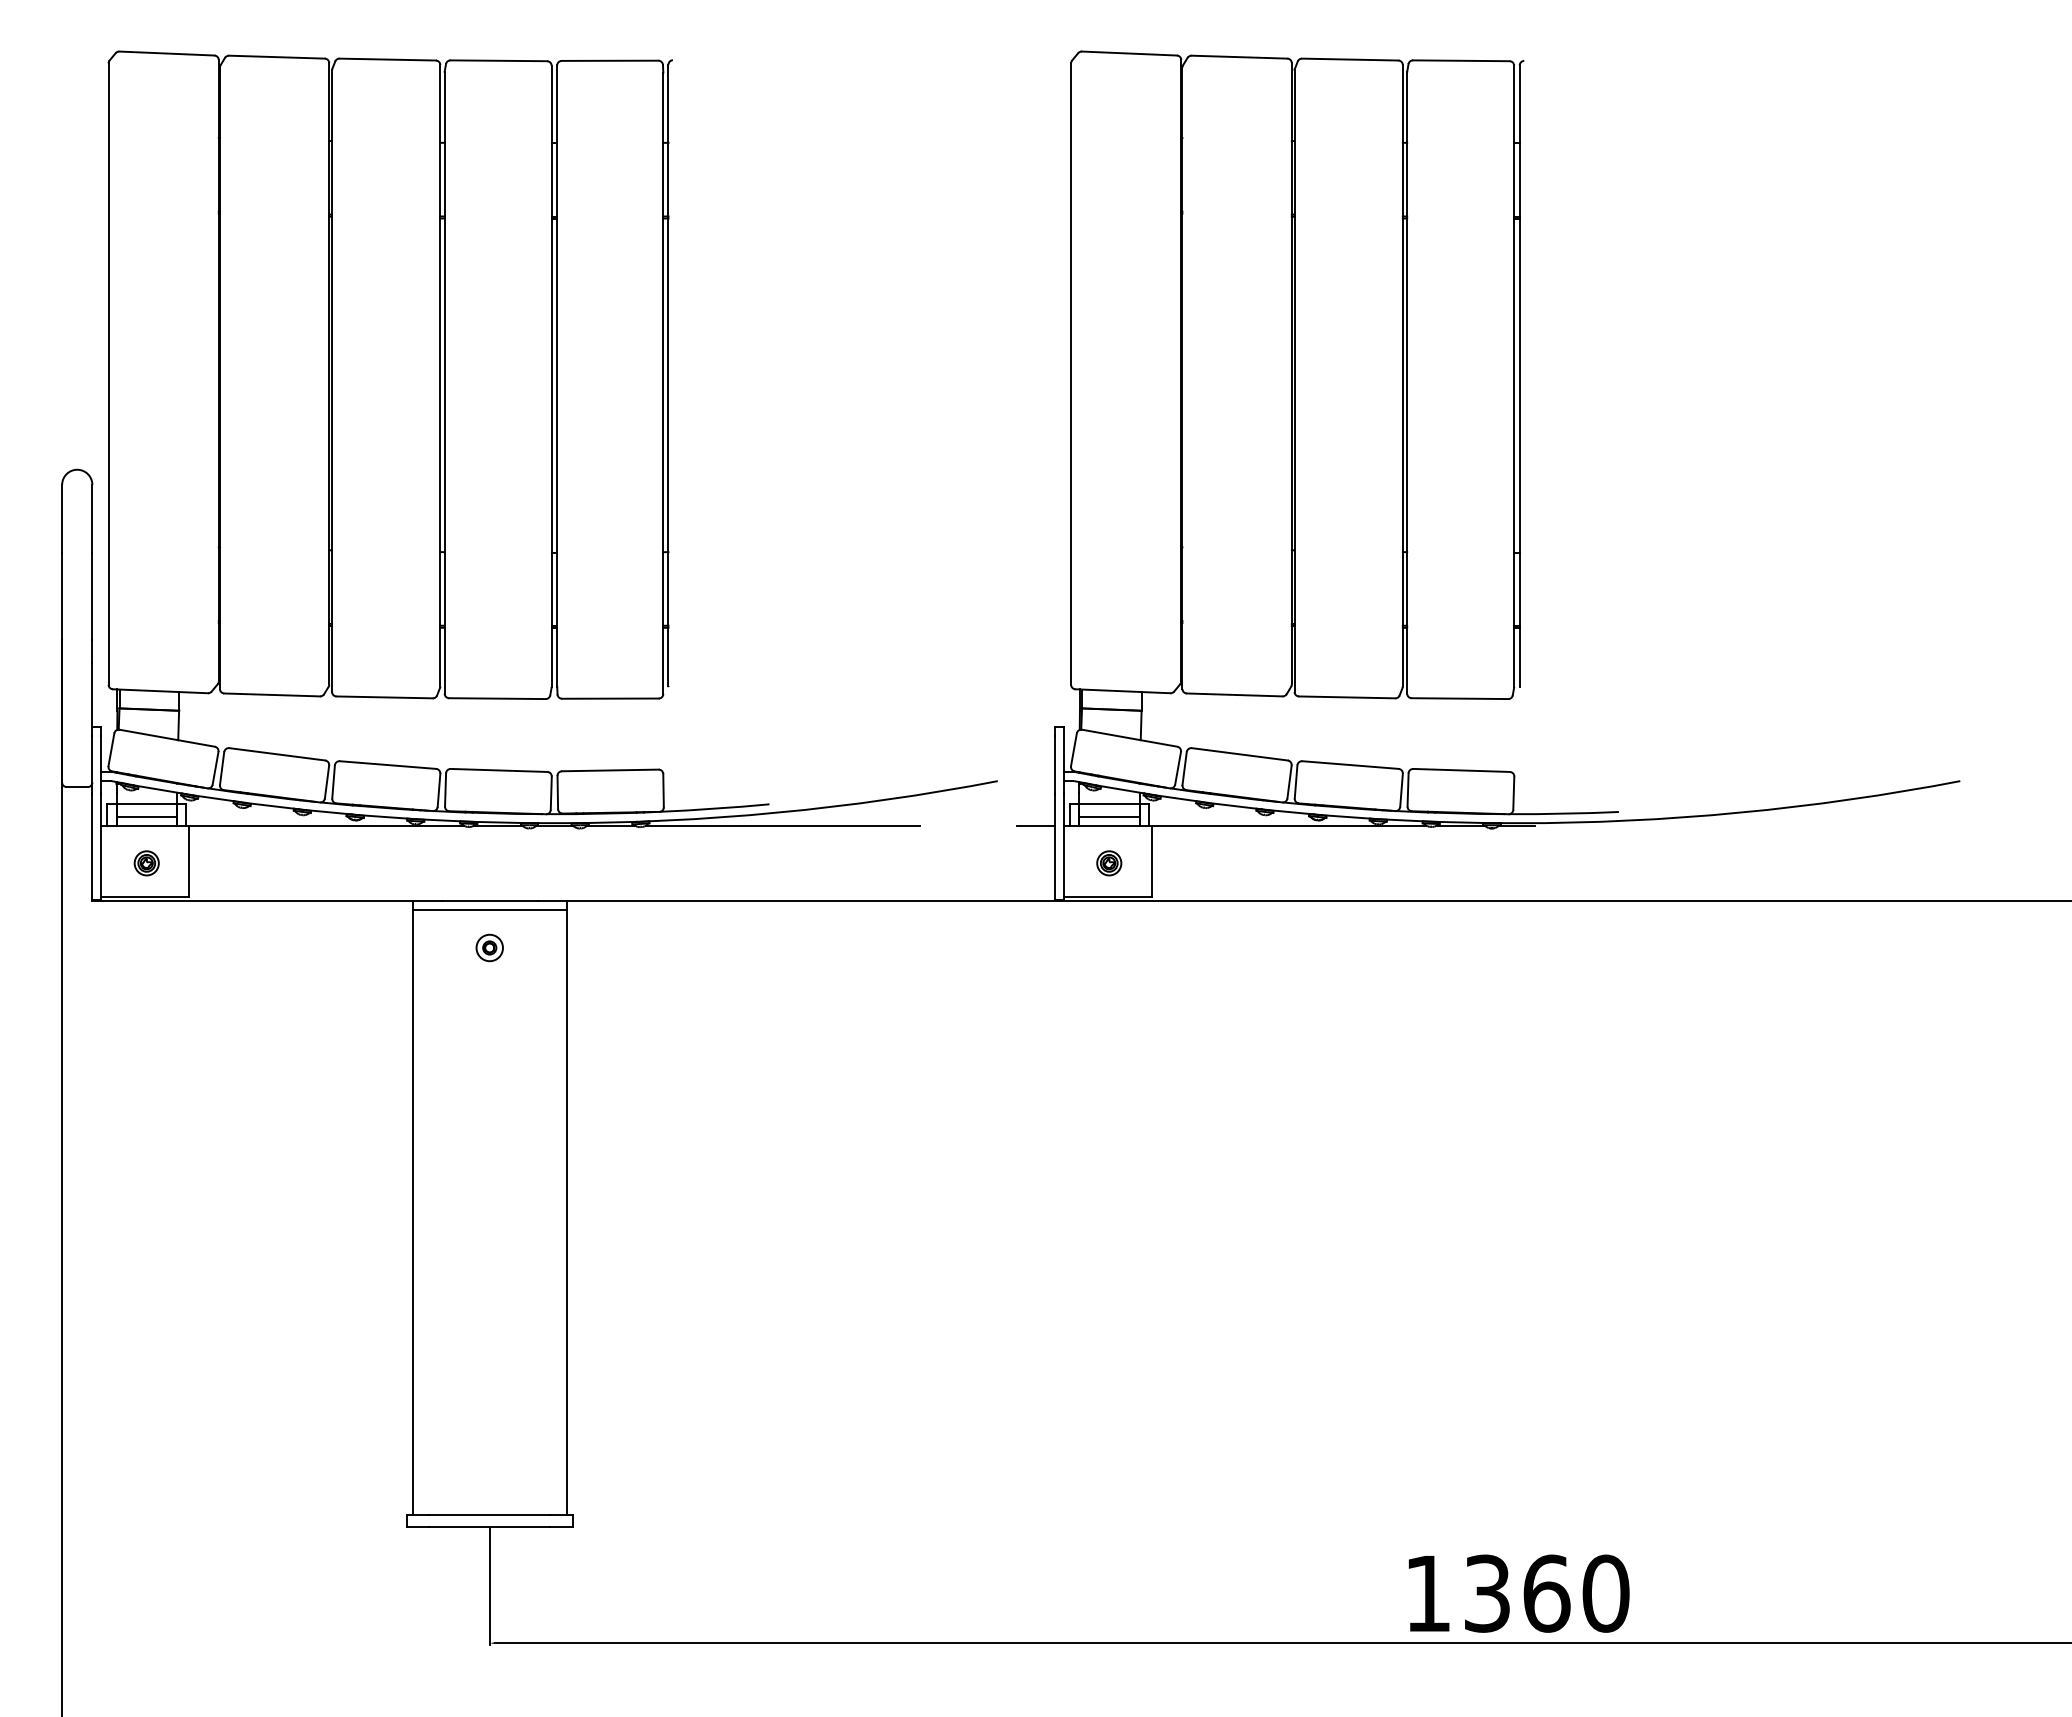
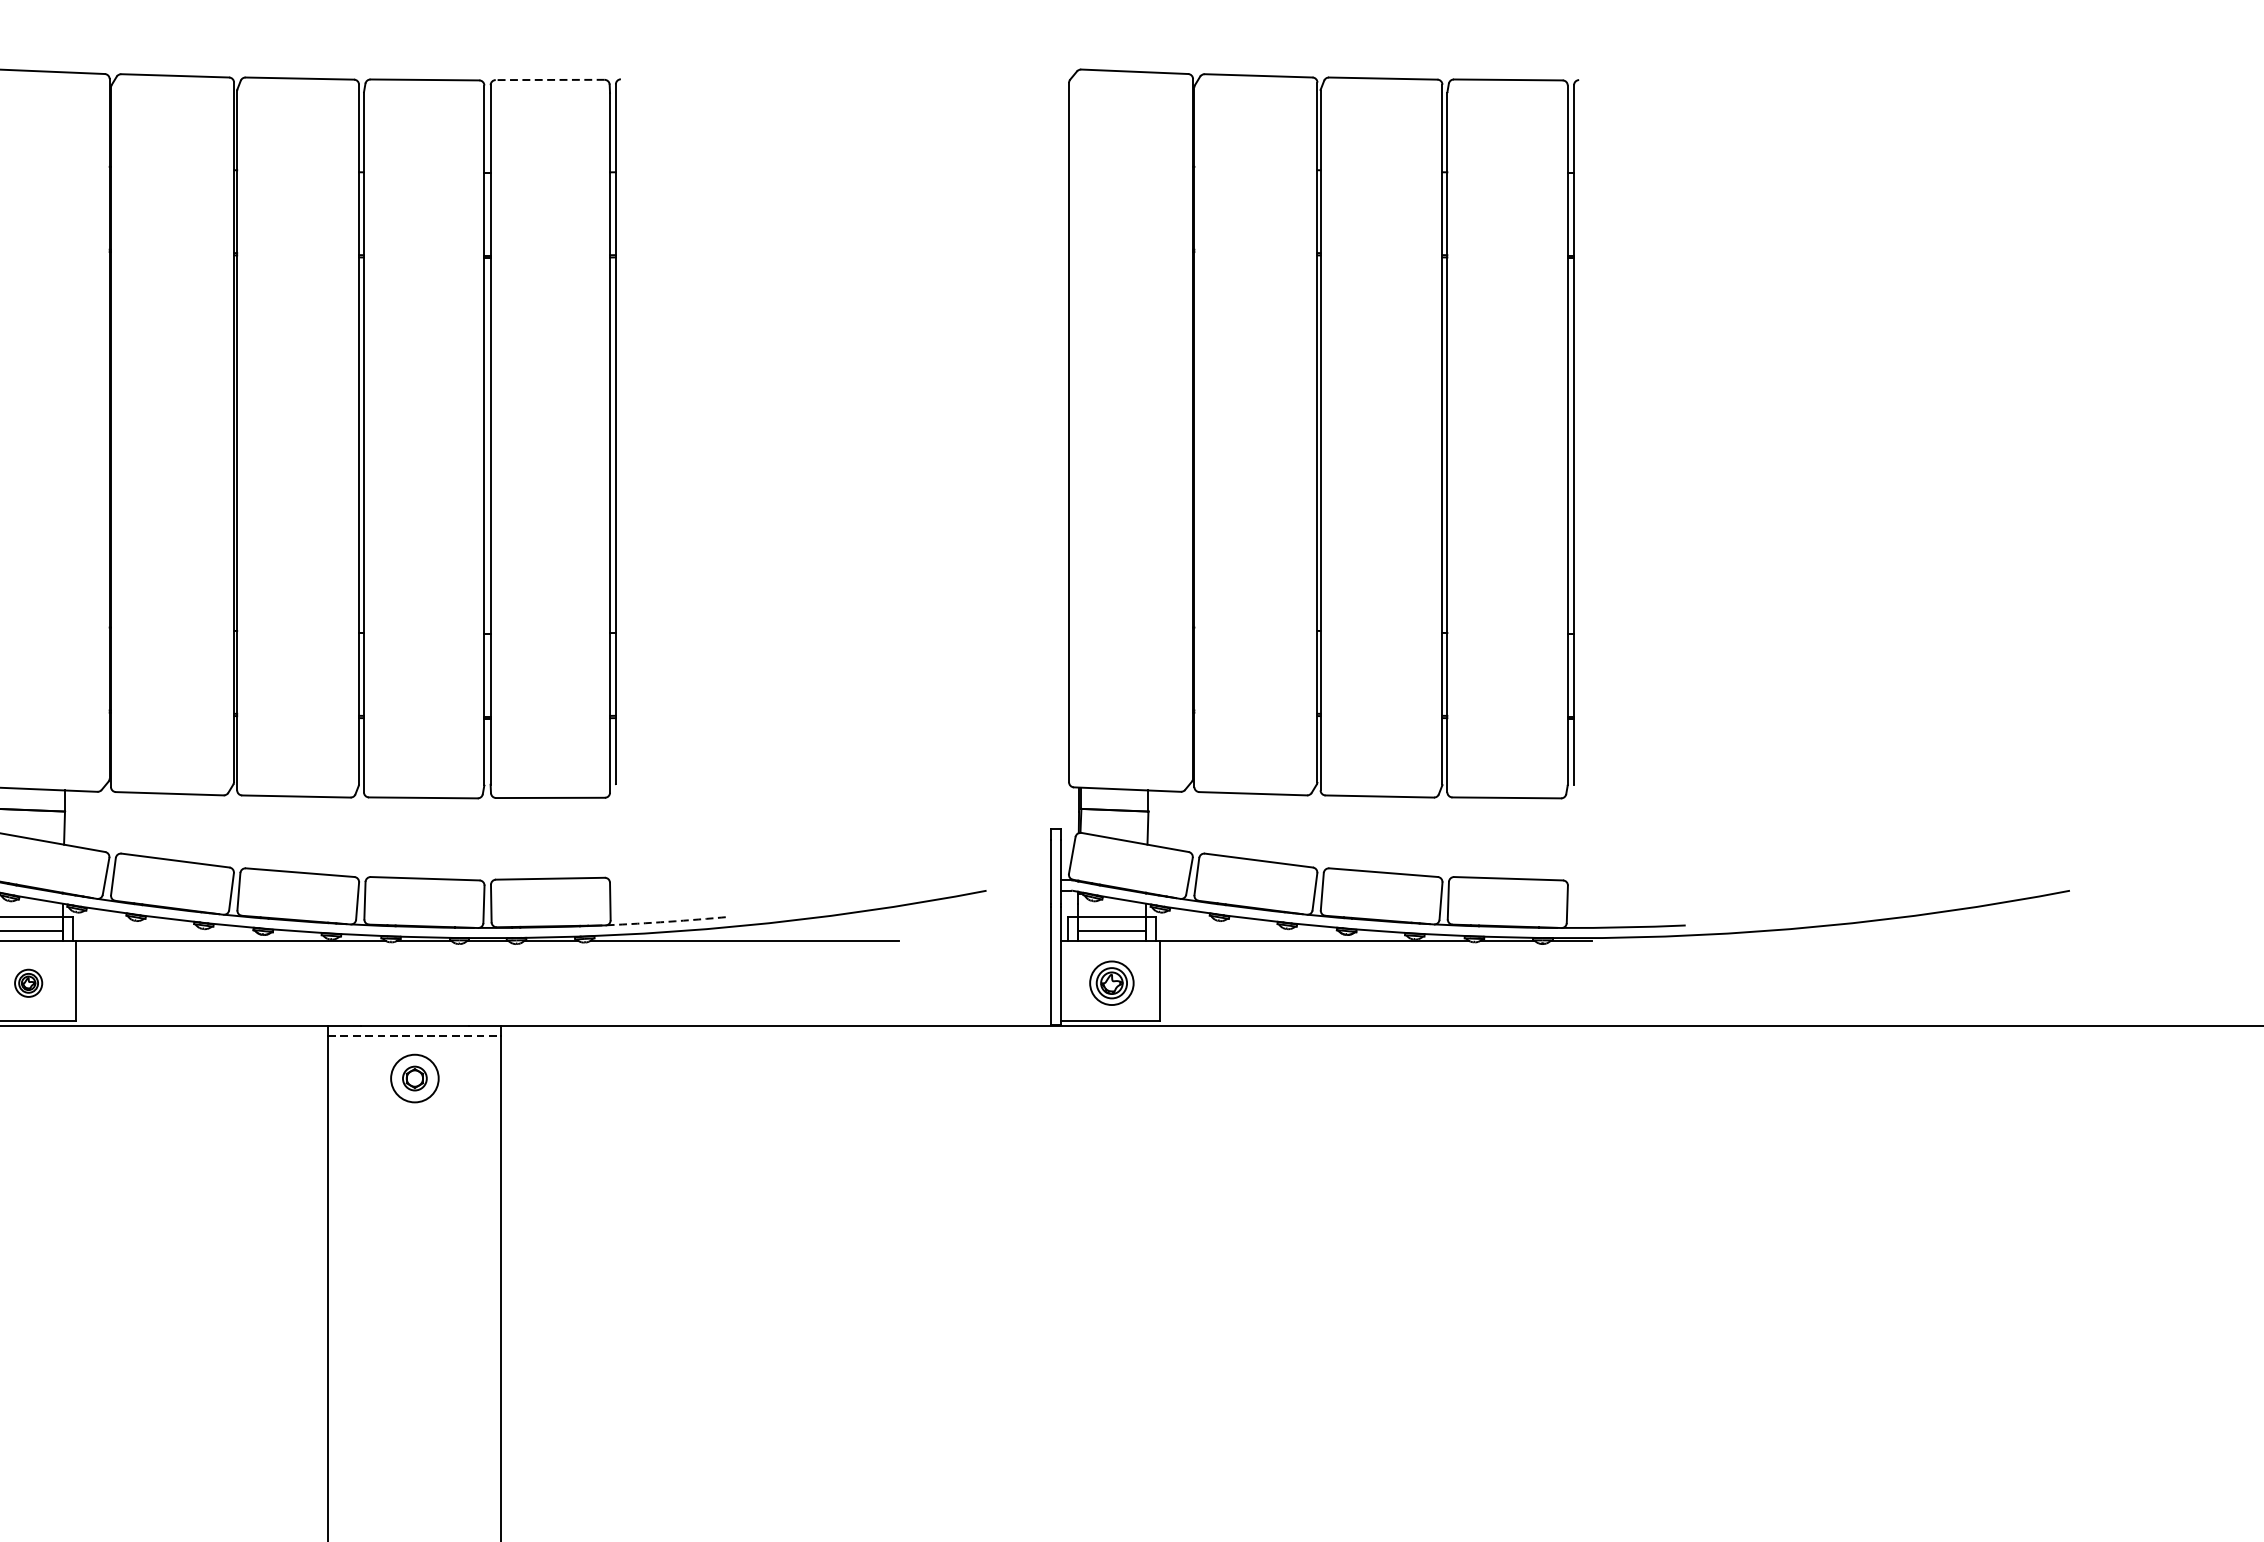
line: (609, 60) -> (549, 79), solid -> dashed
arc: (714, 808) -> (667, 921), solid -> dashed
line: (1035, 825) -> (1028, 940), removed
part: (1109, 863) -> (1112, 983), size x1.6
line: (490, 910) -> (415, 1036), solid -> dashed
part: (489, 947) -> (414, 1078), size x1.6

